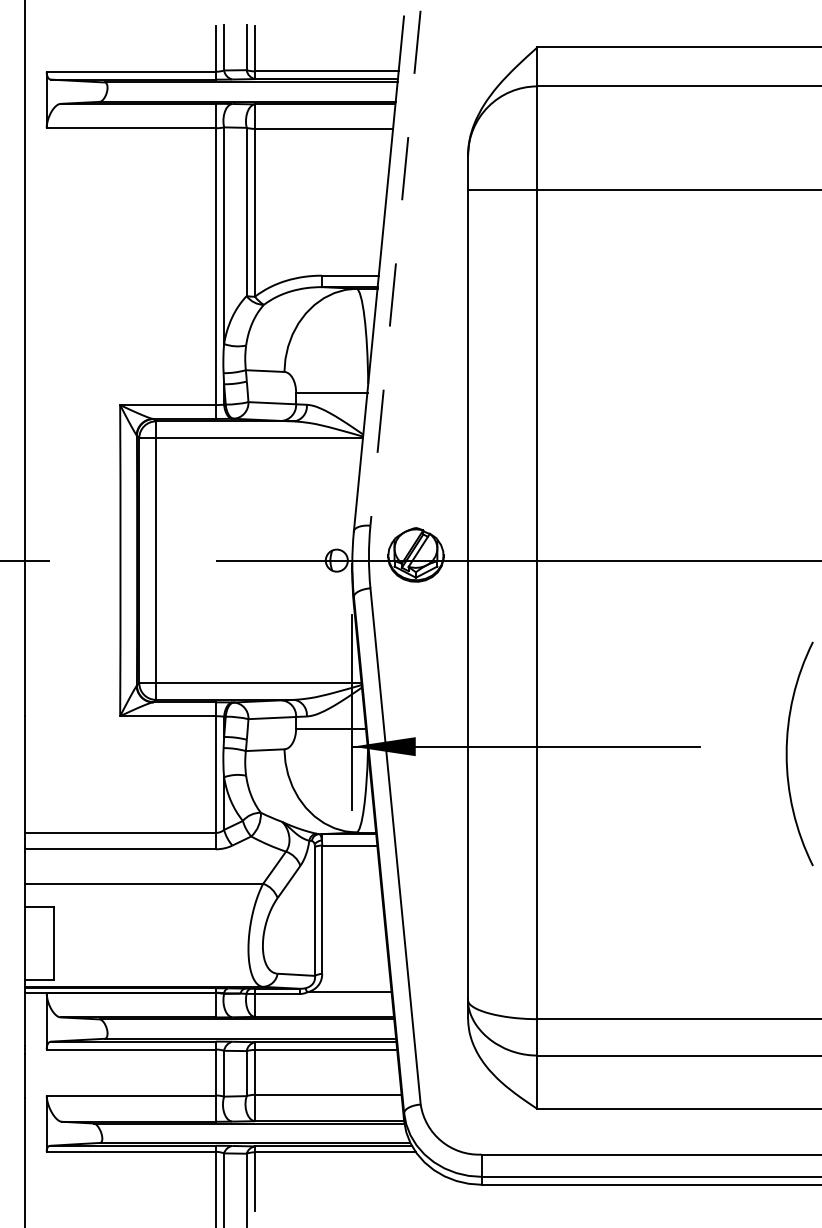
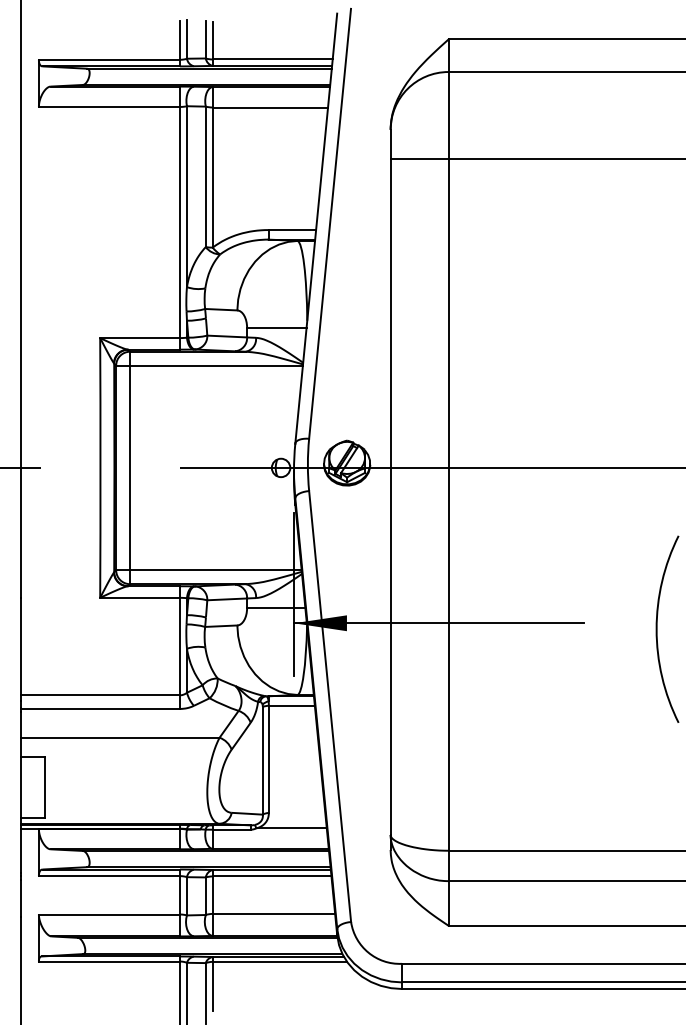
line: (396, 267) -> (330, 223), dashed -> solid

